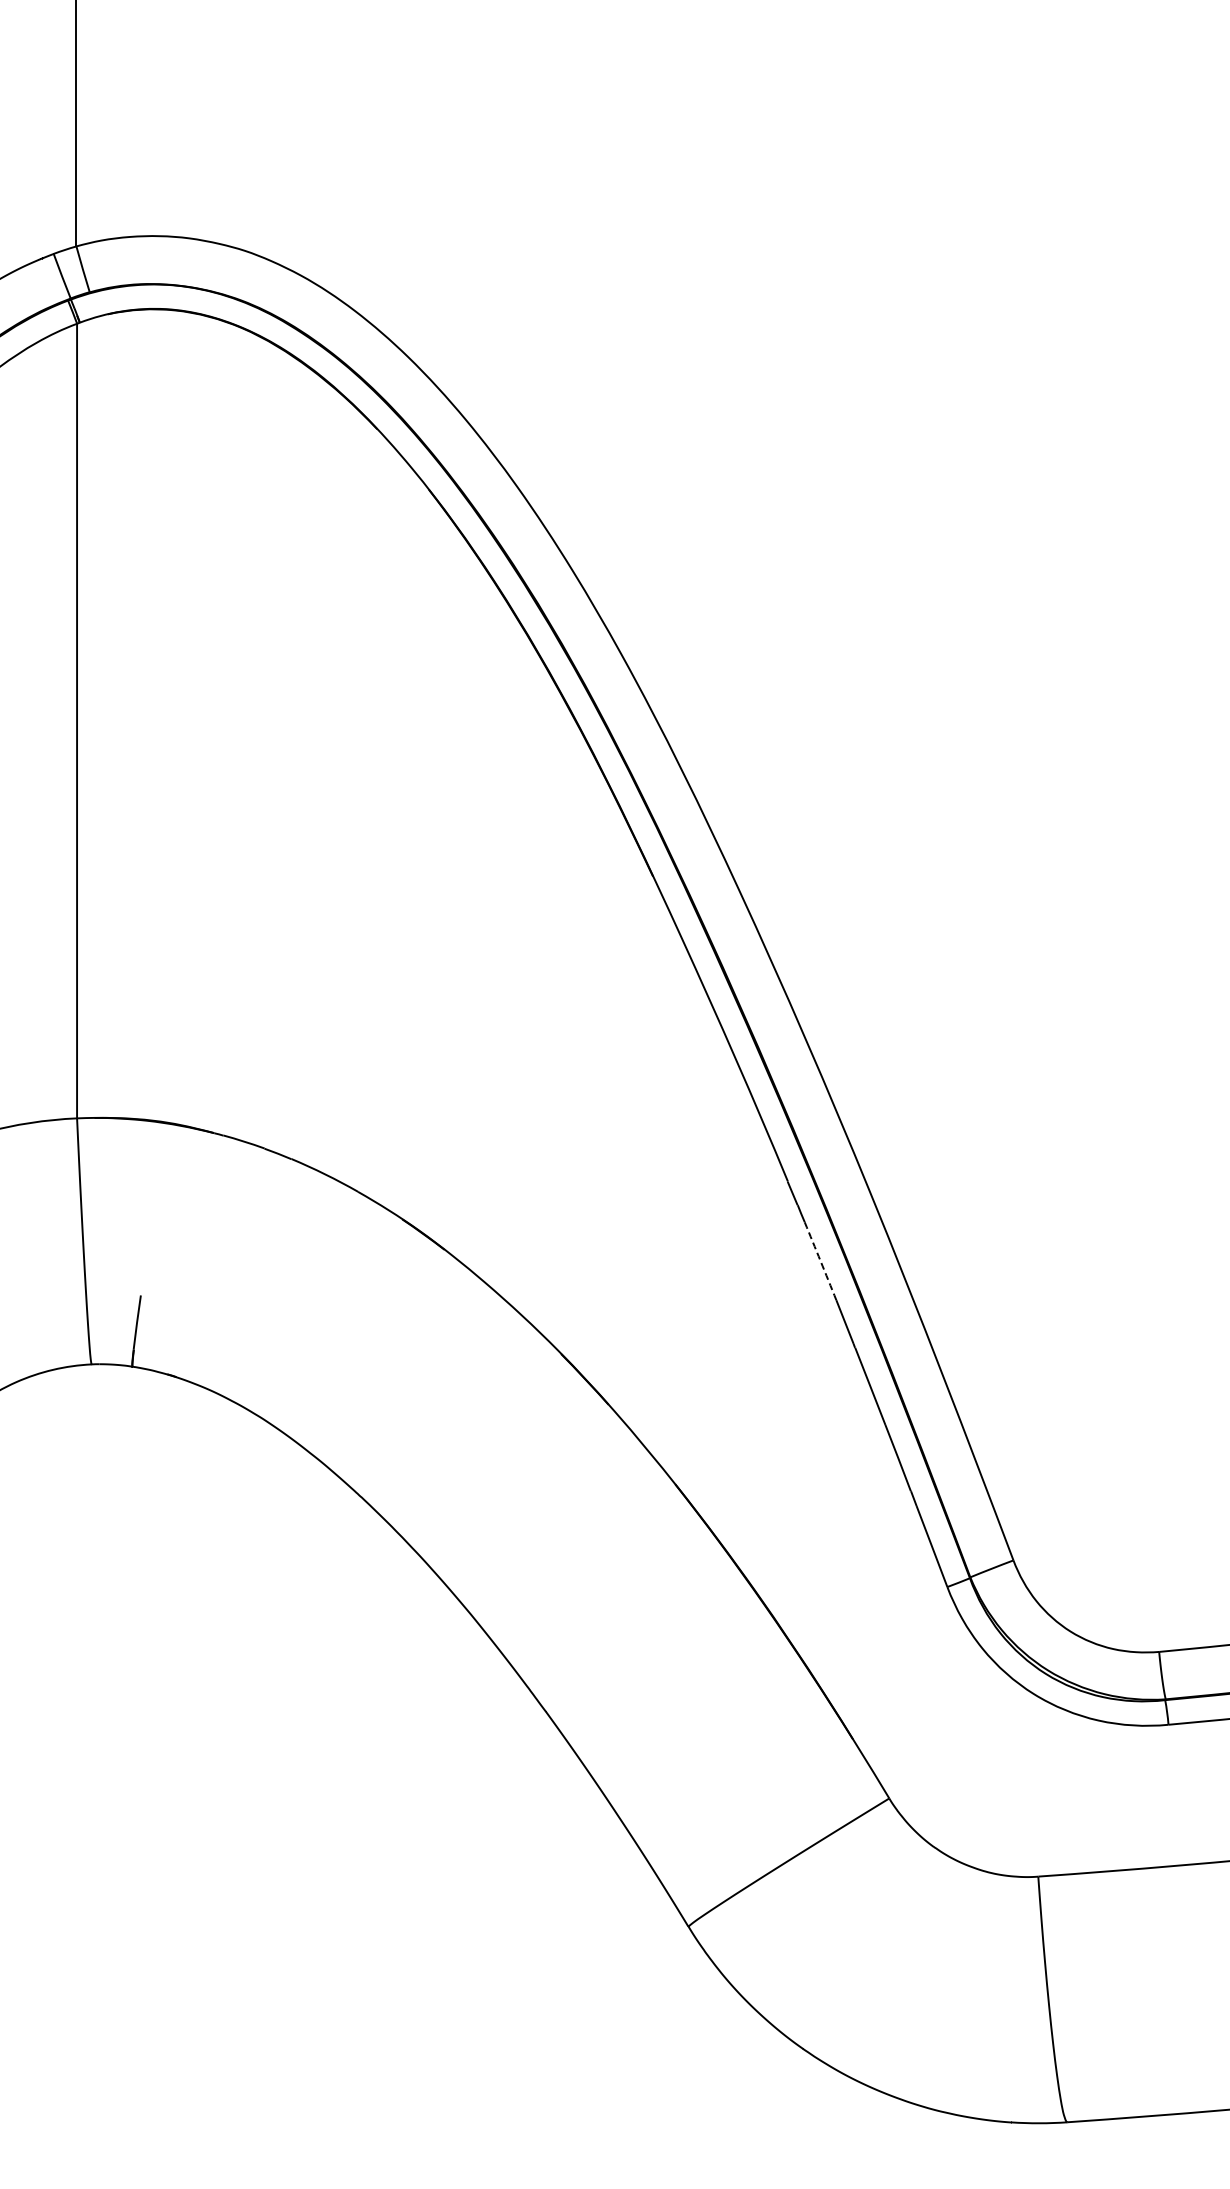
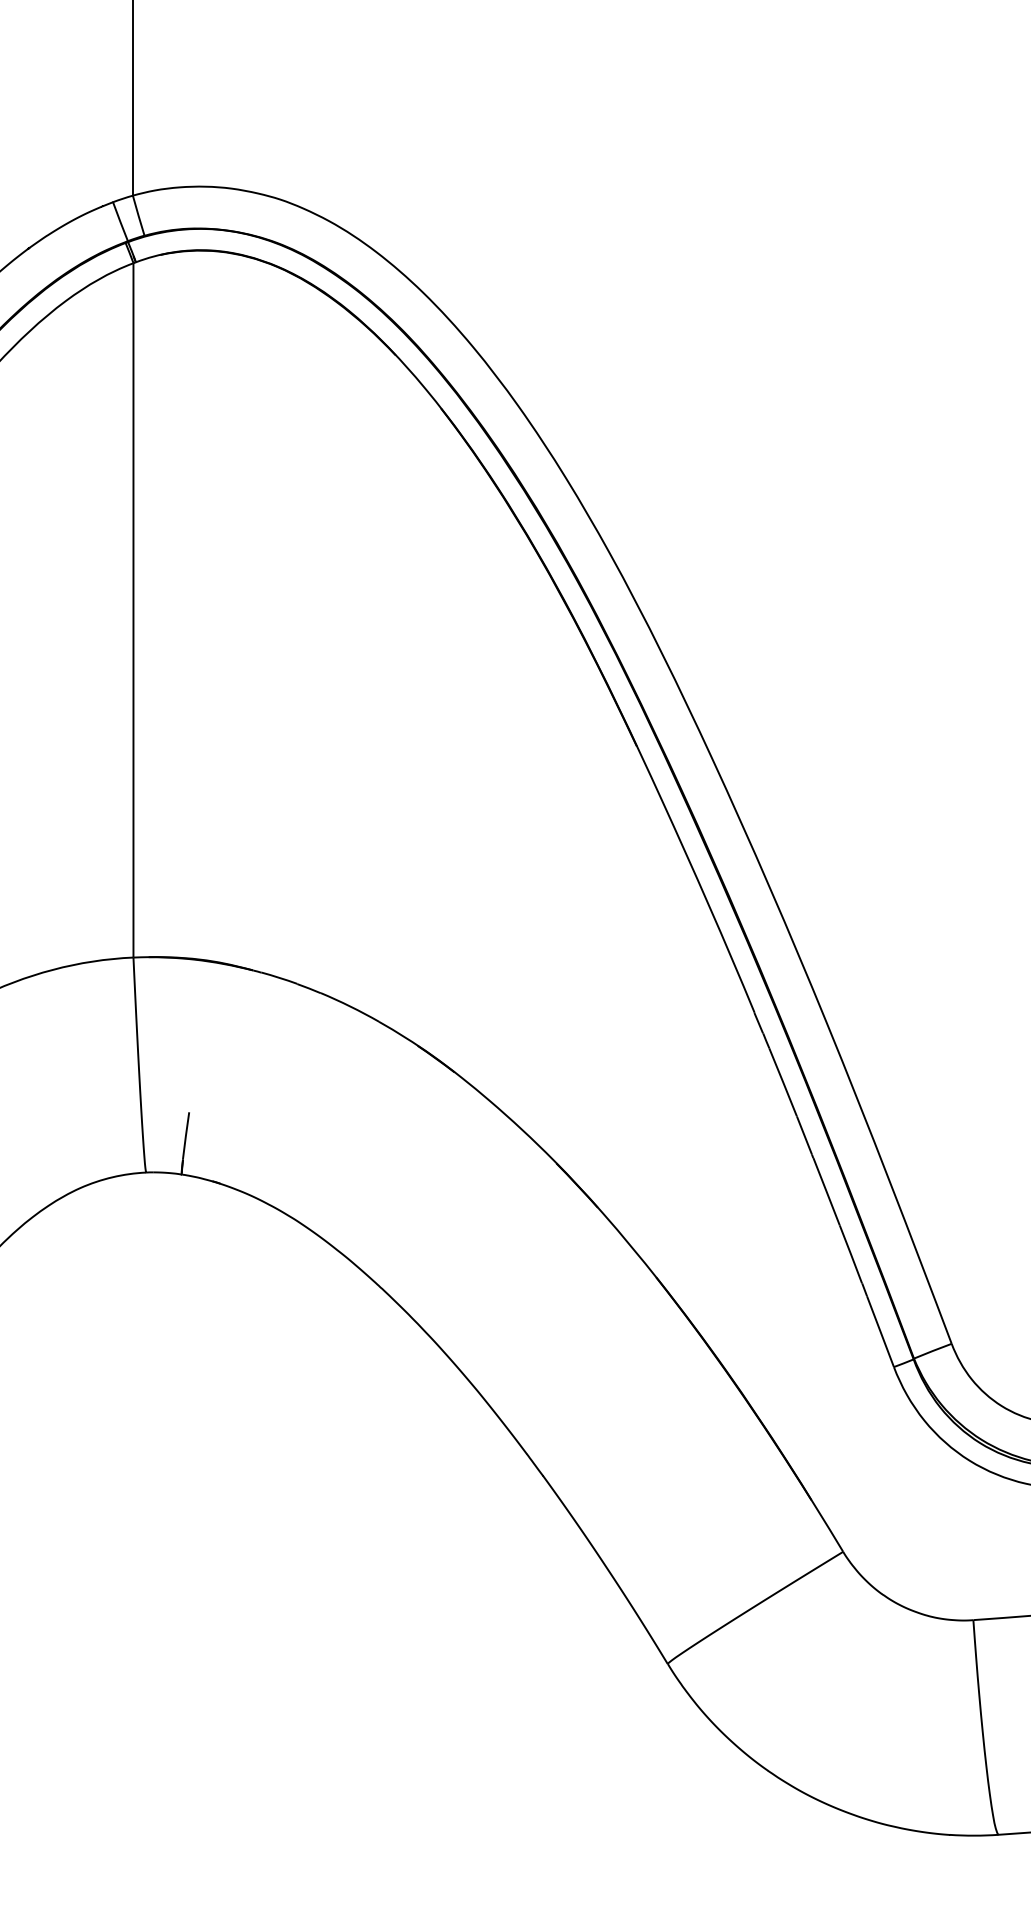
arc: (820, 1261) -> (783, 1082), dashed -> solid

